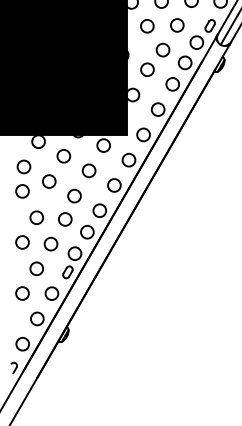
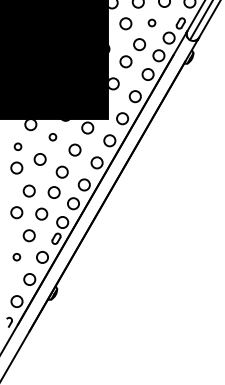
circle: (176, 24) -> (151, 22), size x0.6
circle: (63, 155) -> (52, 136), size x0.6
circle: (23, 166) -> (17, 146), size x0.6
circle: (22, 292) -> (16, 256), size x0.6

